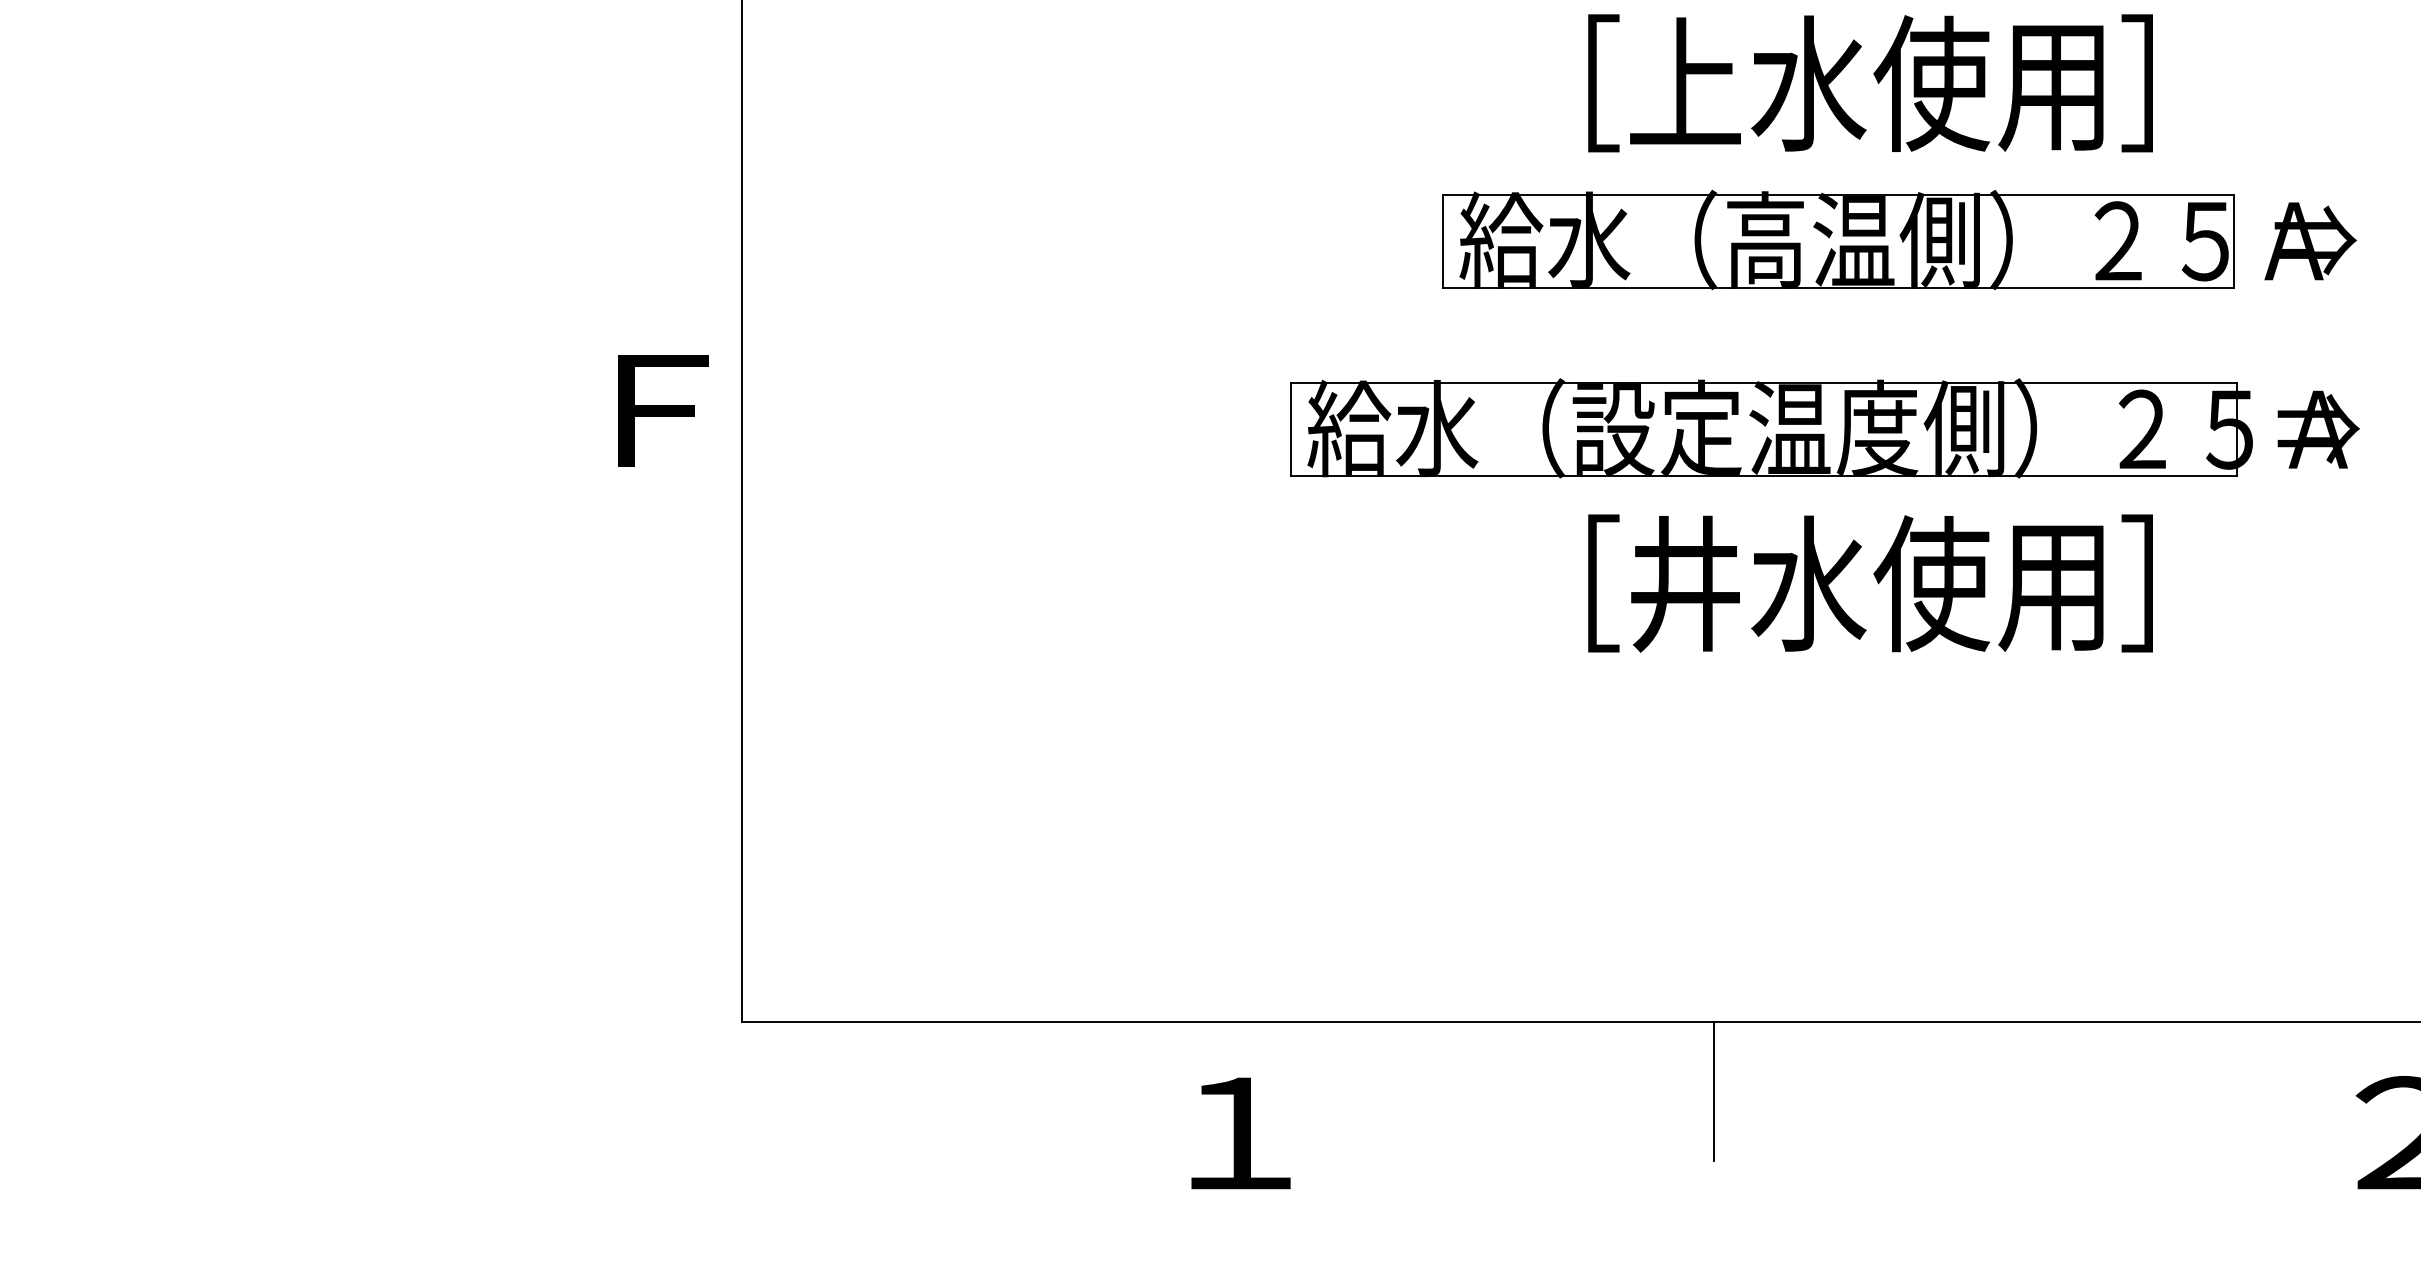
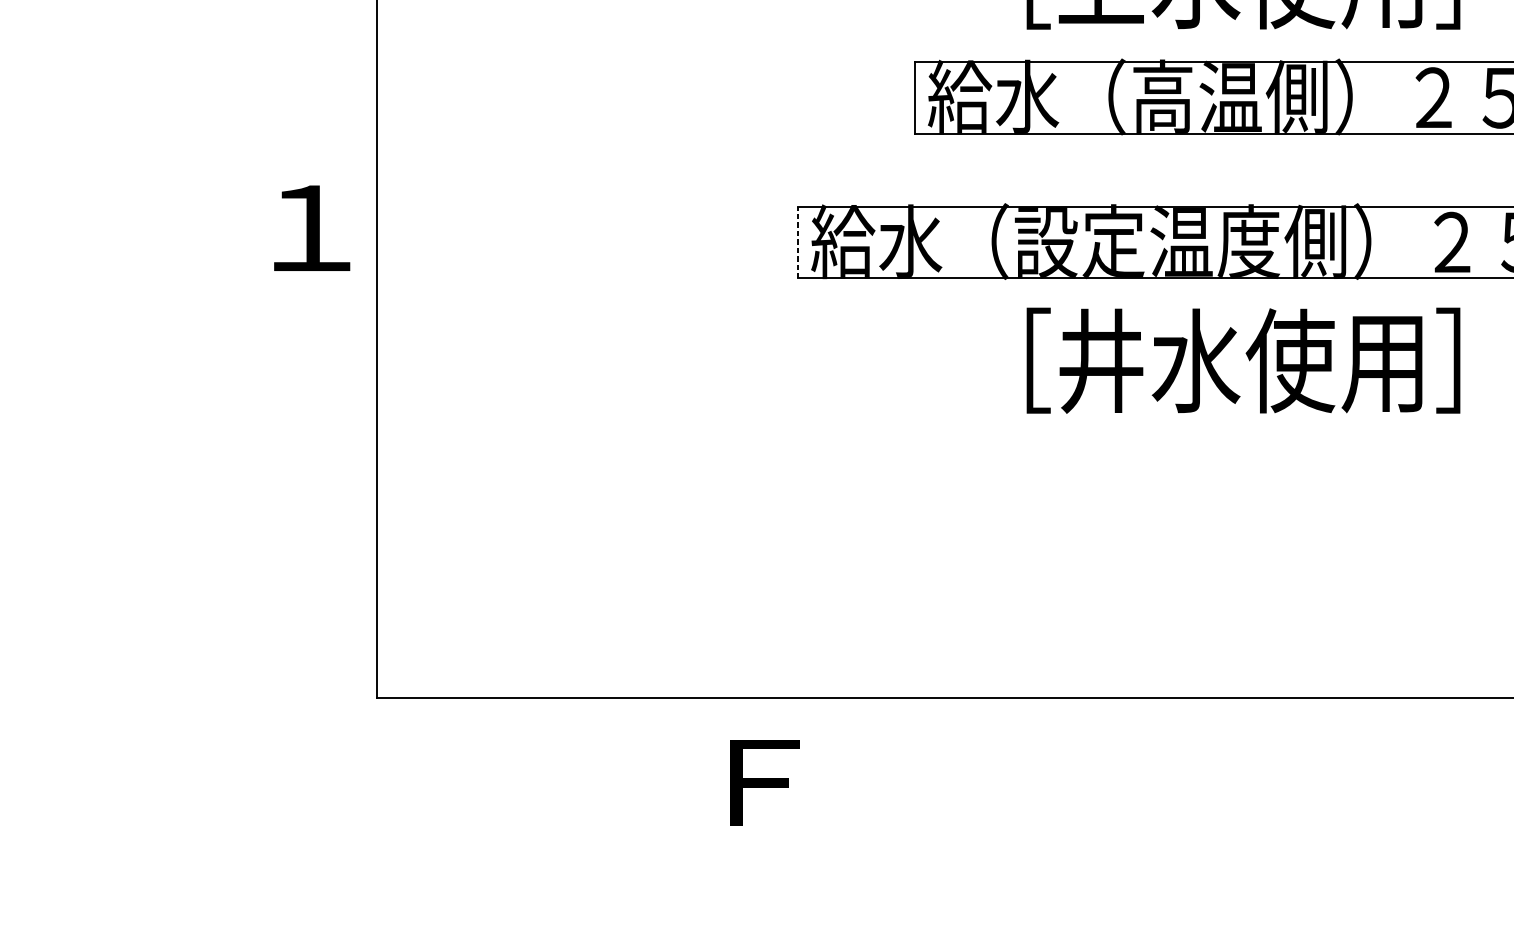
text: (658, 410) -> (312, 227), Ｆ -> １
line: (1290, 429) -> (798, 242), solid -> dashed
line: (1714, 1091) -> (1123, 750), removed
text: (1241, 1133) -> (760, 782), １ -> Ｆ

